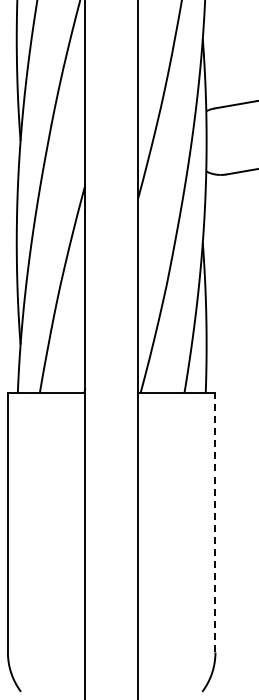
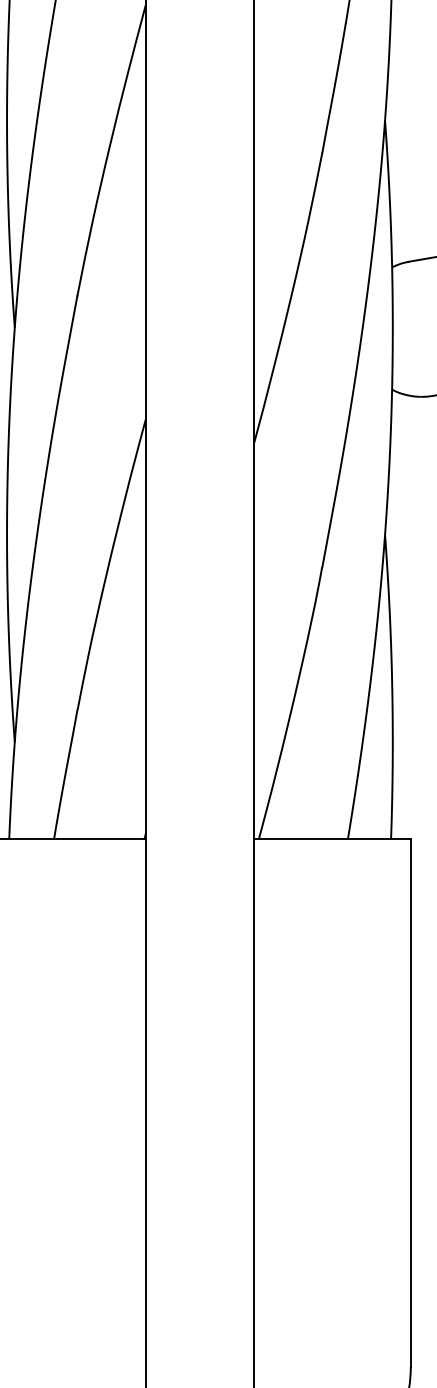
line: (215, 522) -> (410, 1103), dashed -> solid

